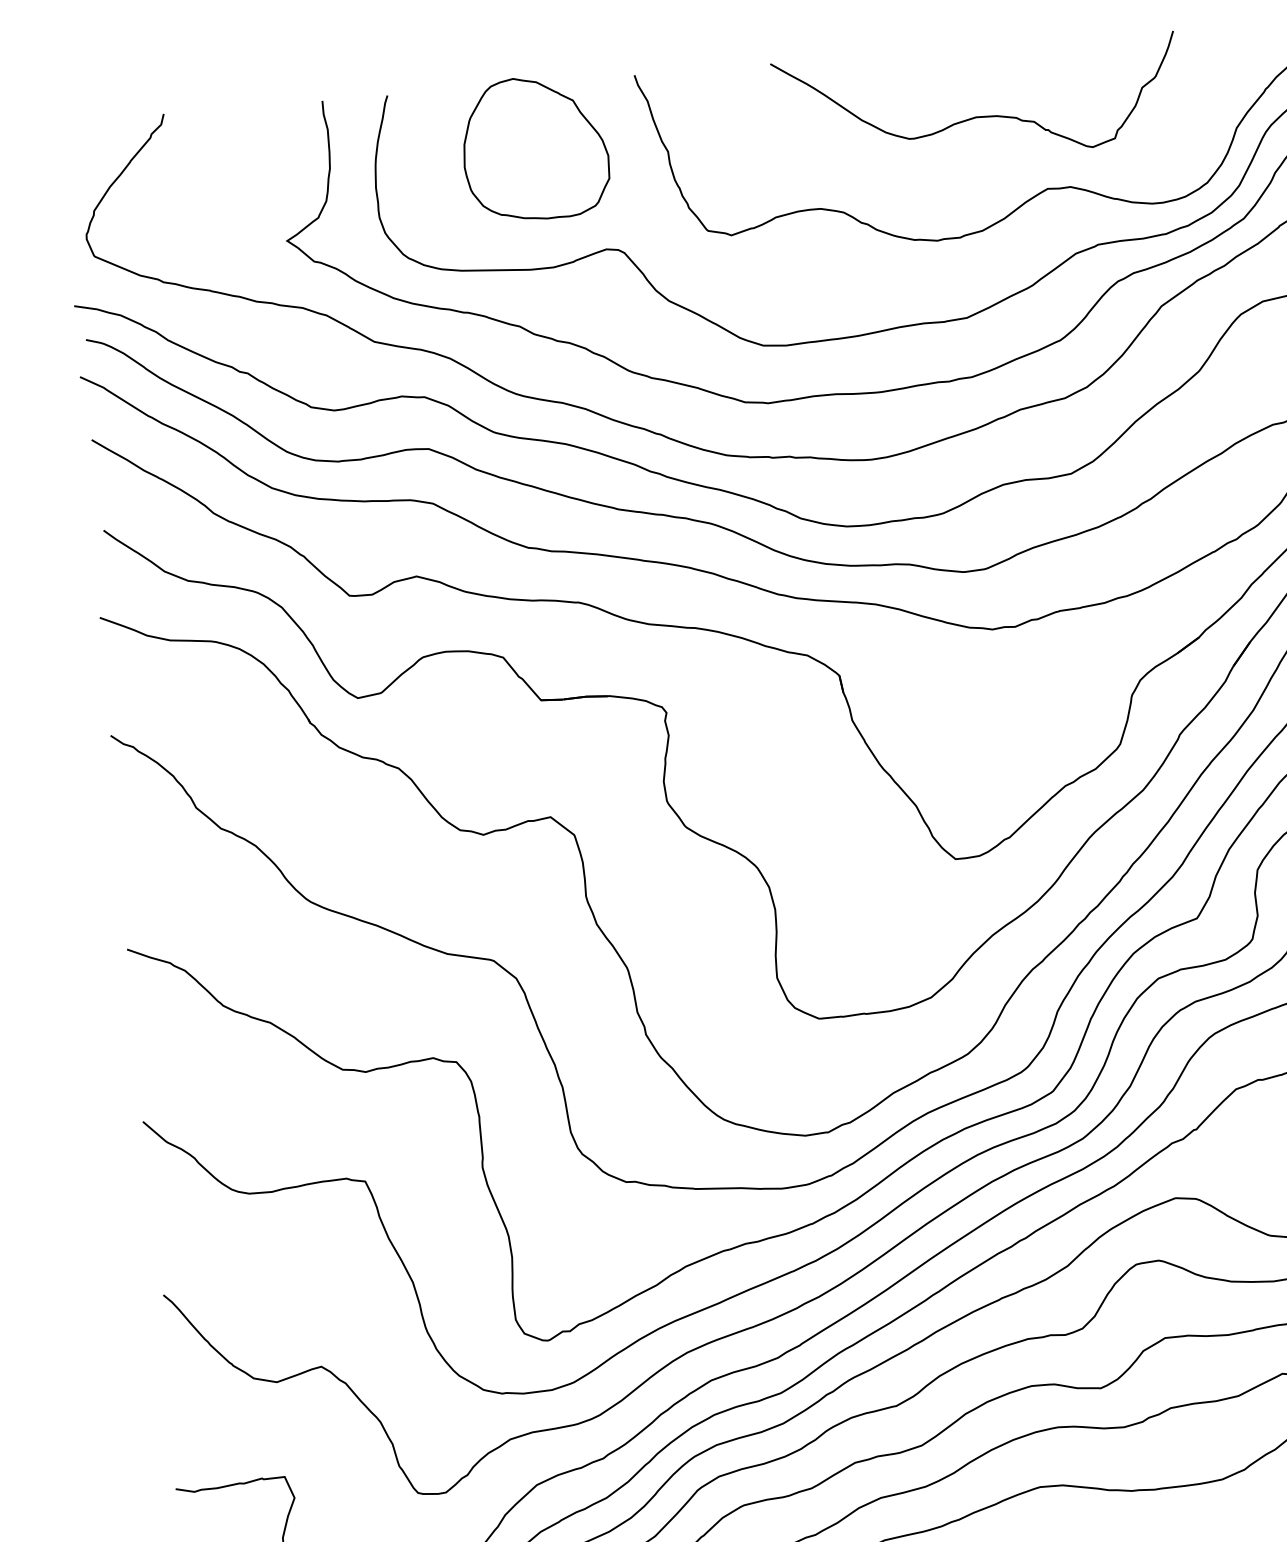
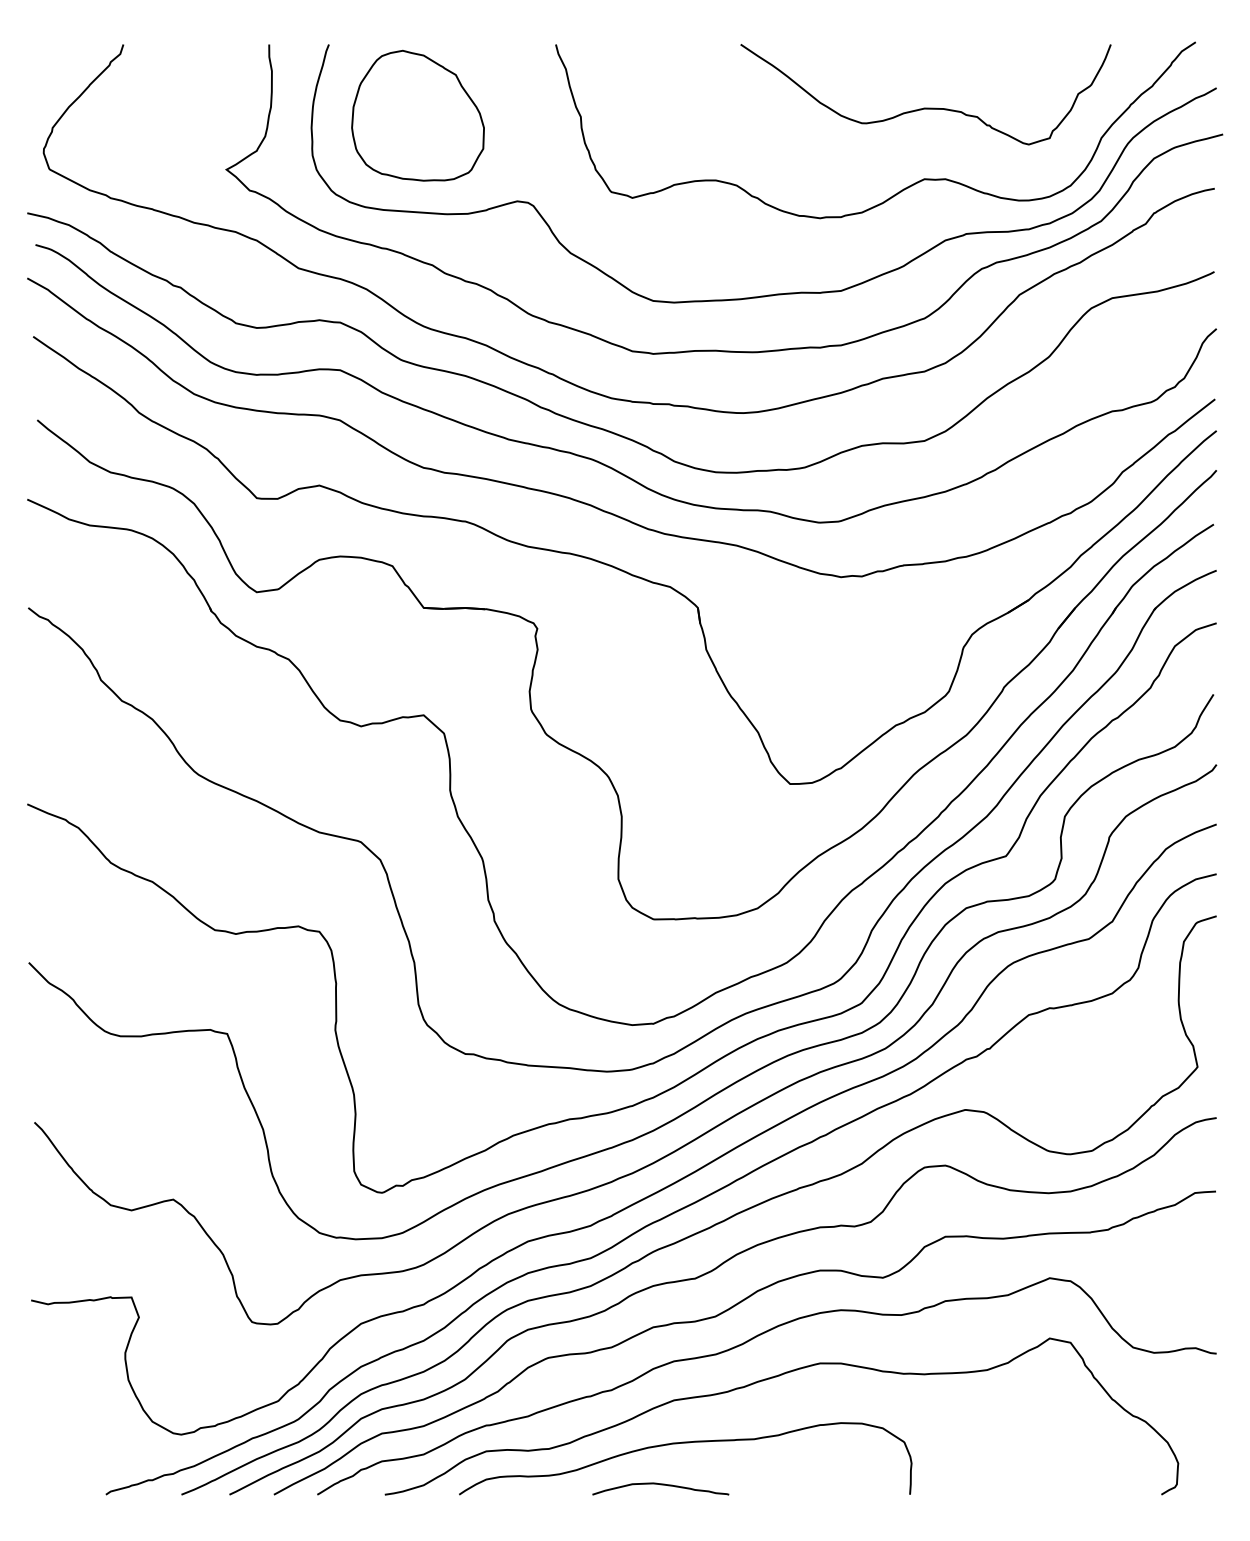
curve: (977, 116) -> (925, 107), moved
part: (534, 148) -> (417, 115), moved

